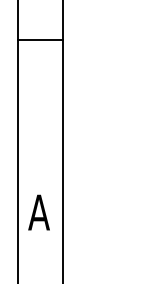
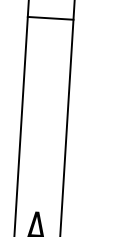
line: (40, 39) -> (50, 18), moved

